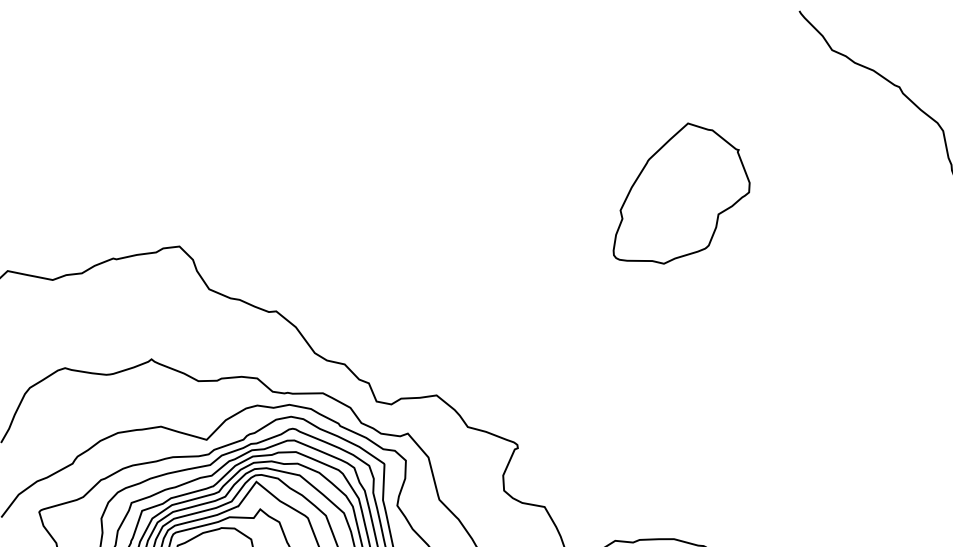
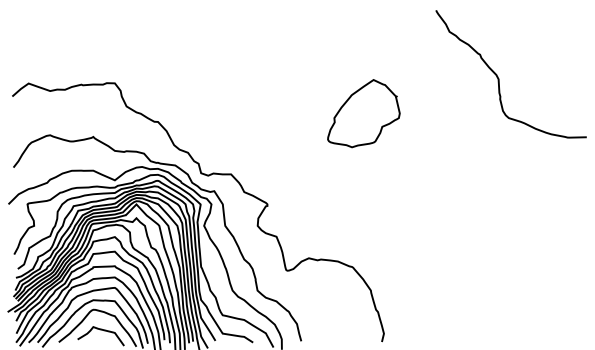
part: (677, 193) -> (363, 113), moved

